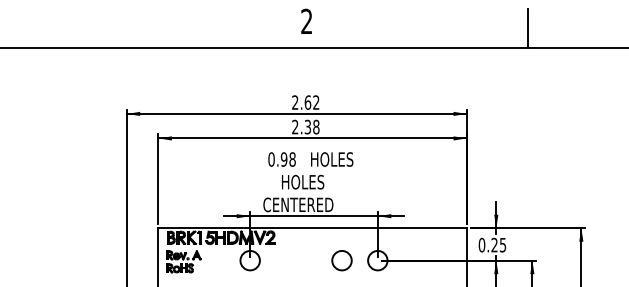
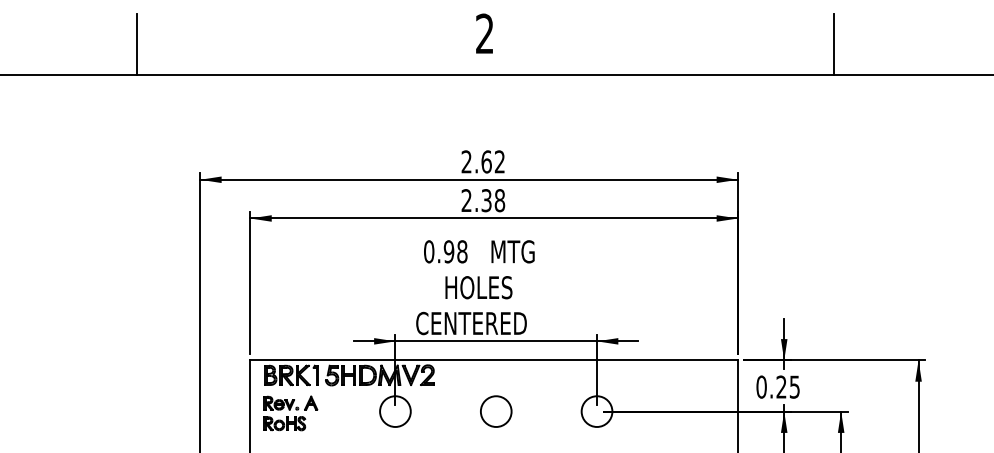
line: (86, 27) -> (136, 43), added
text: (332, 159) -> (525, 251), HOLES -> MTG
circle: (341, 260) -> (495, 411), moved

